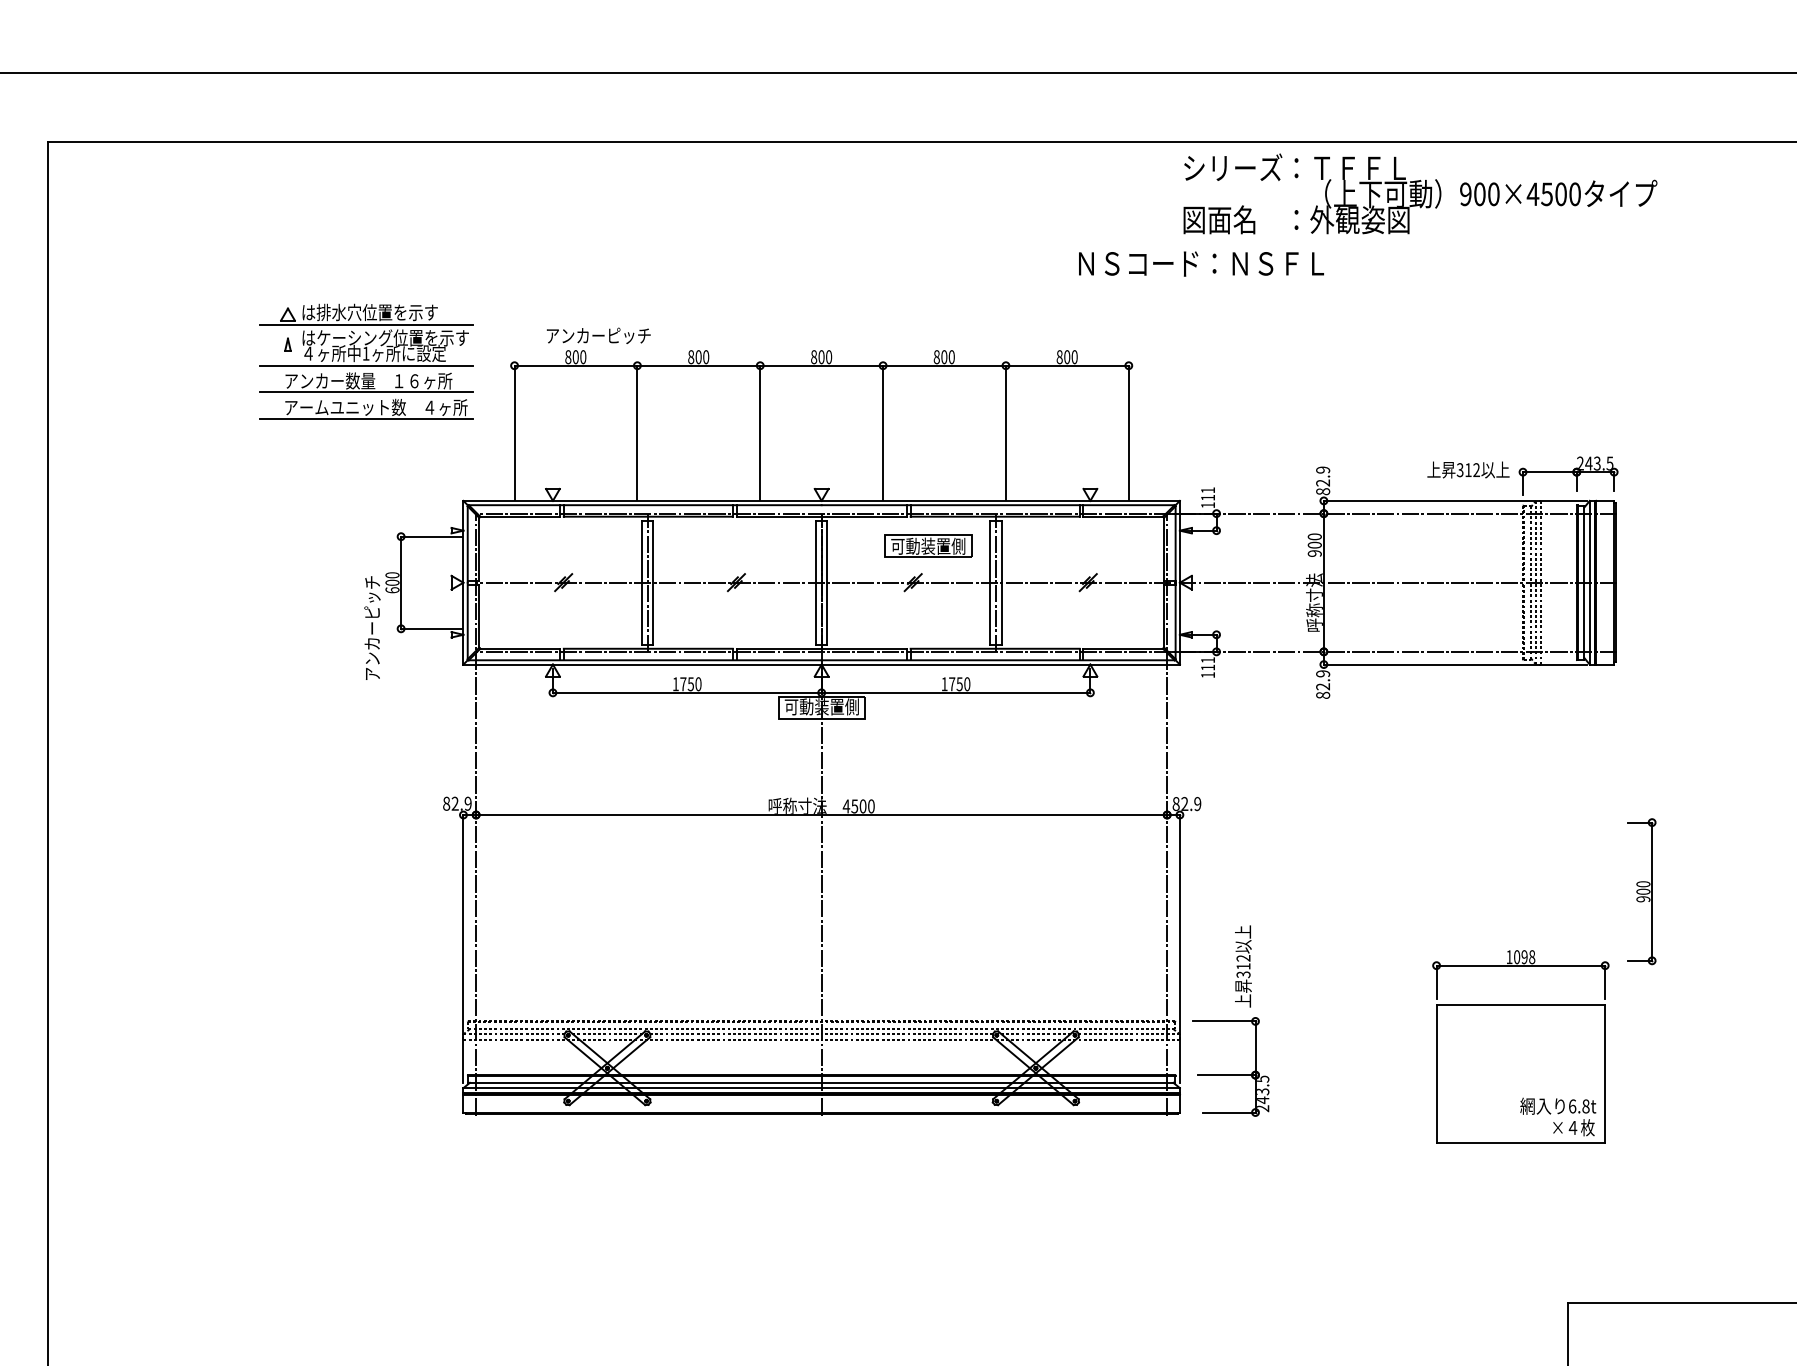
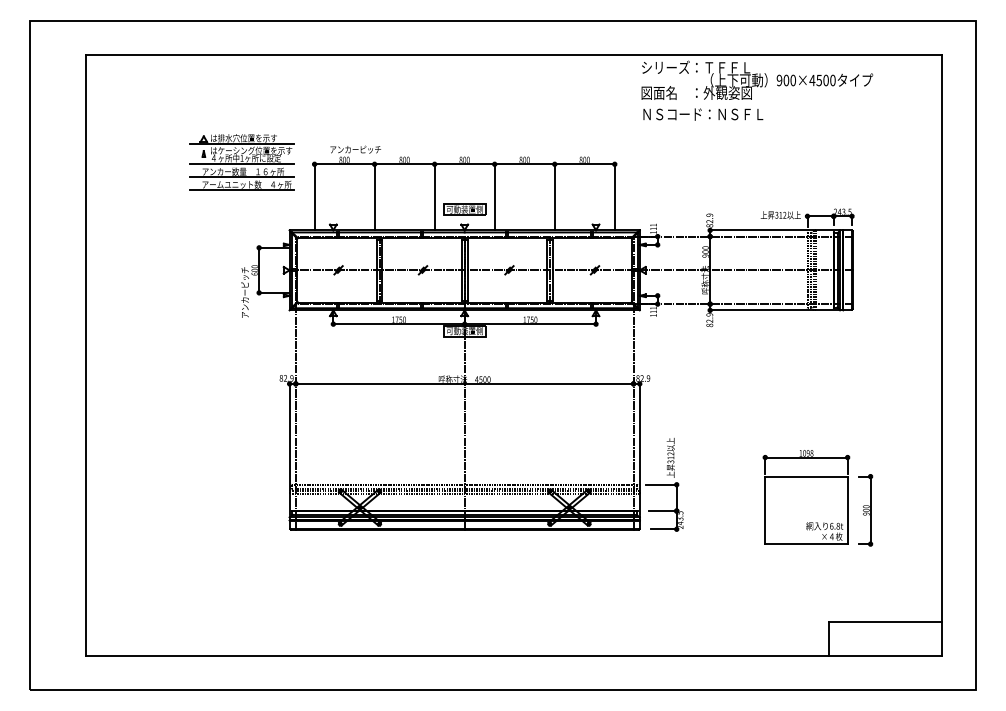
text: (1201, 263) -> (703, 114), moved
part: (927, 546) -> (464, 209), moved
part: (1641, 891) -> (865, 510), moved

